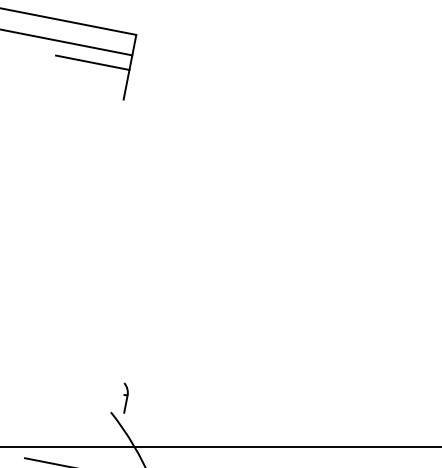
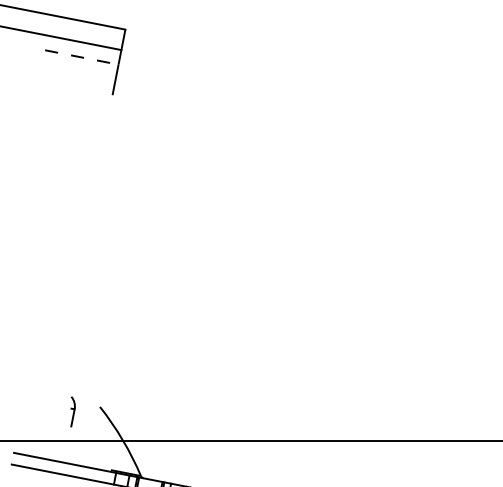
line: (93, 62) -> (82, 57), solid -> dashed
part: (125, 397) -> (72, 411), moved

